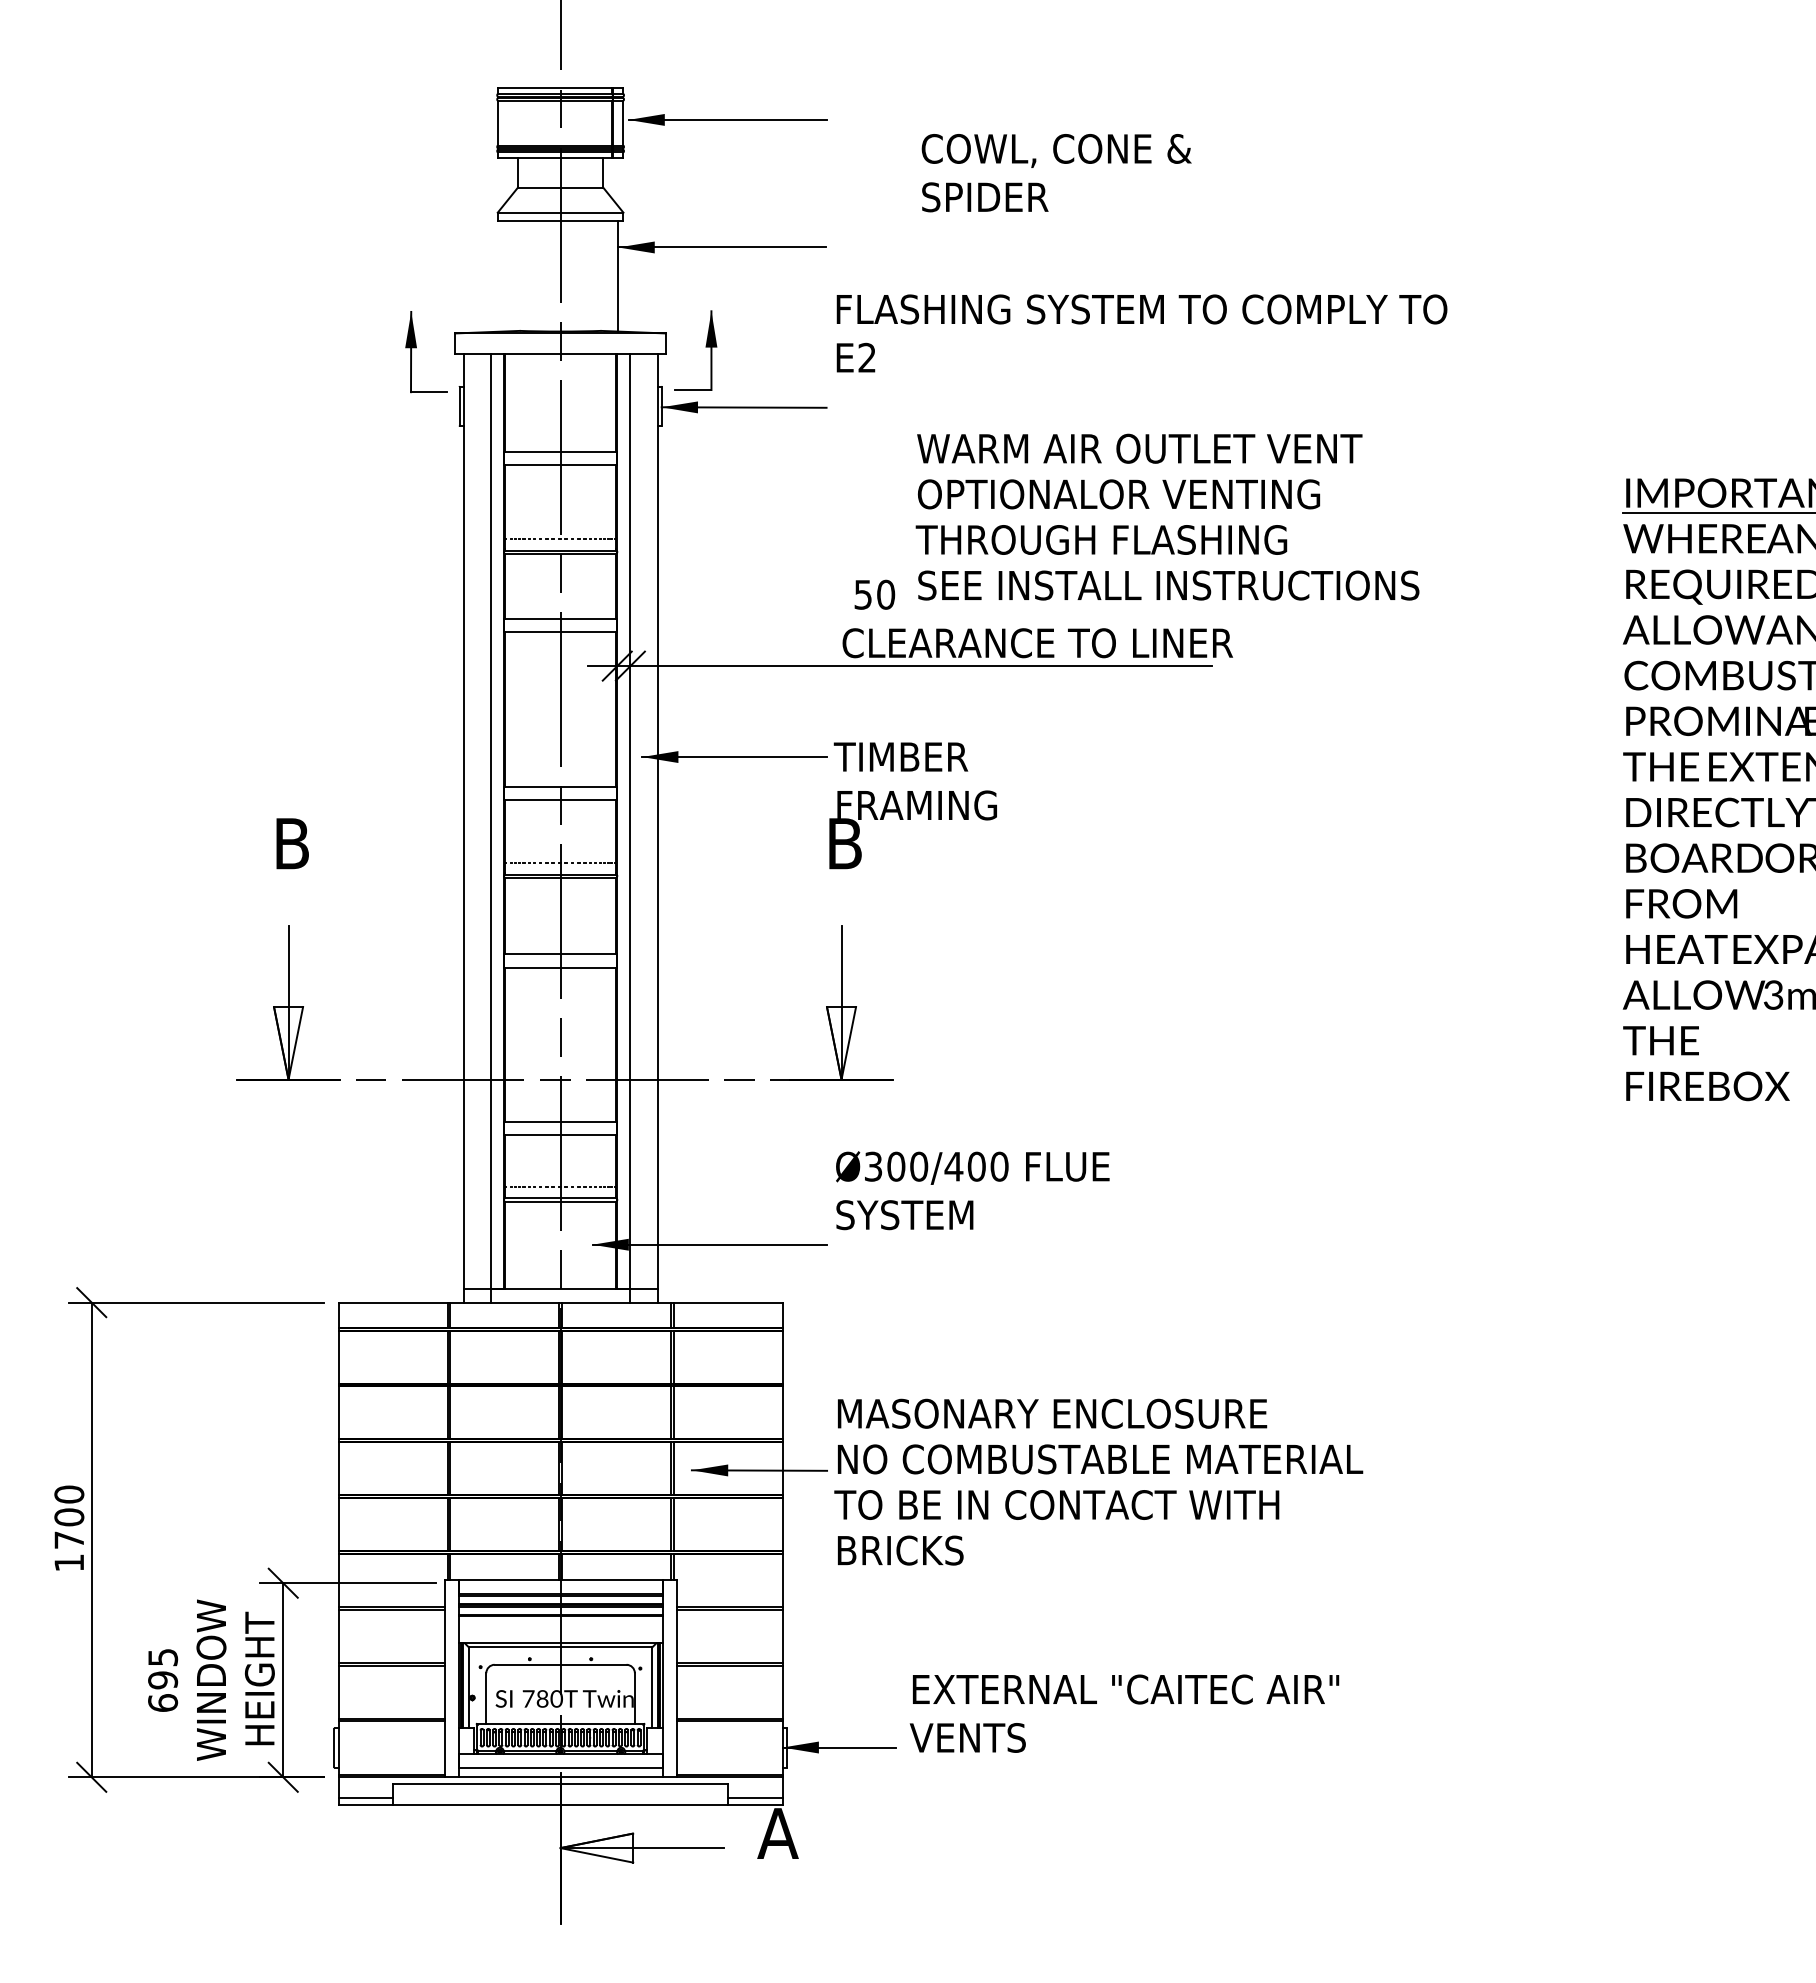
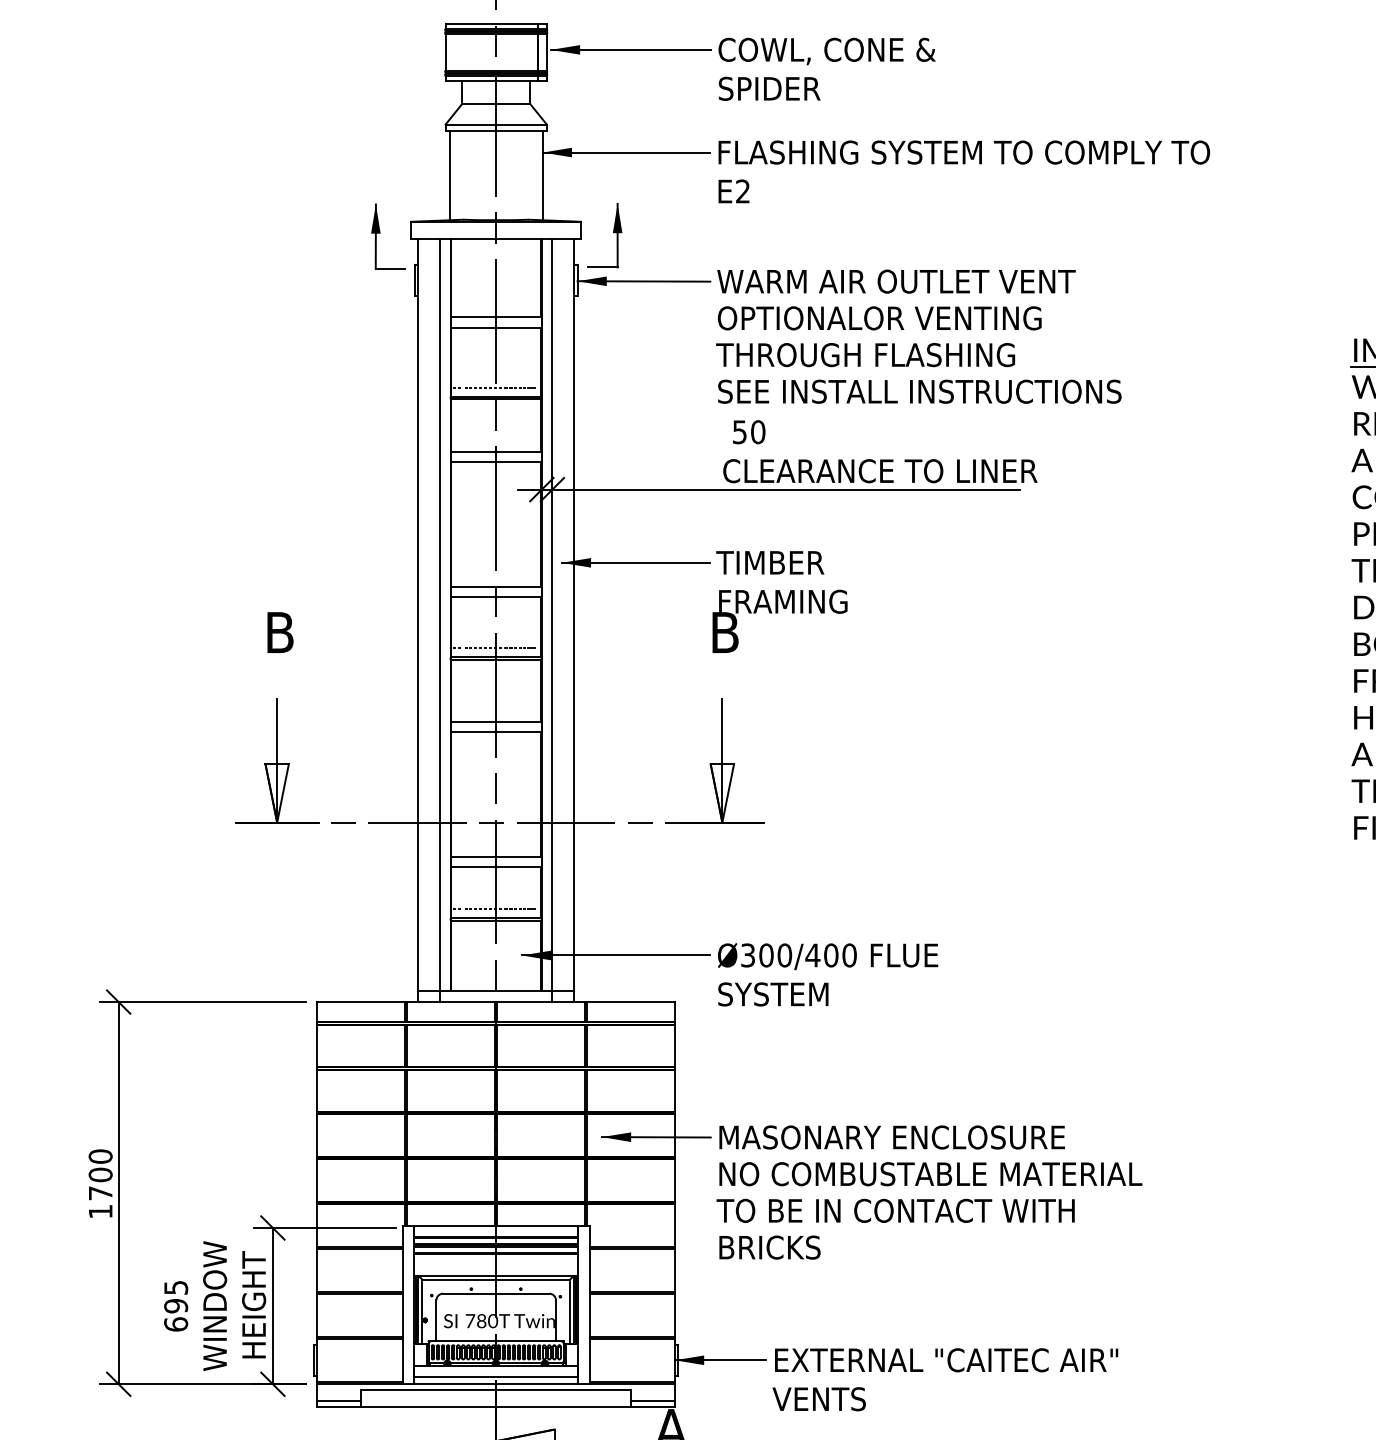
text: (1056, 173) -> (827, 69), moved
line: (502, 276) -> (449, 175), added
text: (1141, 333) -> (963, 171), moved
text: (1167, 516) -> (918, 336), moved
text: (972, 1190) -> (827, 974), moved
text: (1098, 1481) -> (929, 1191), moved
text: (1124, 1713) -> (945, 1379), moved

